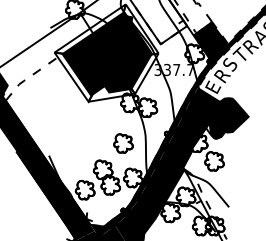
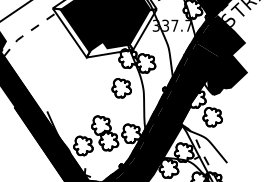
fill: (223, 80) -> (221, 36), added
part: (123, 143) -> (121, 88), moved

